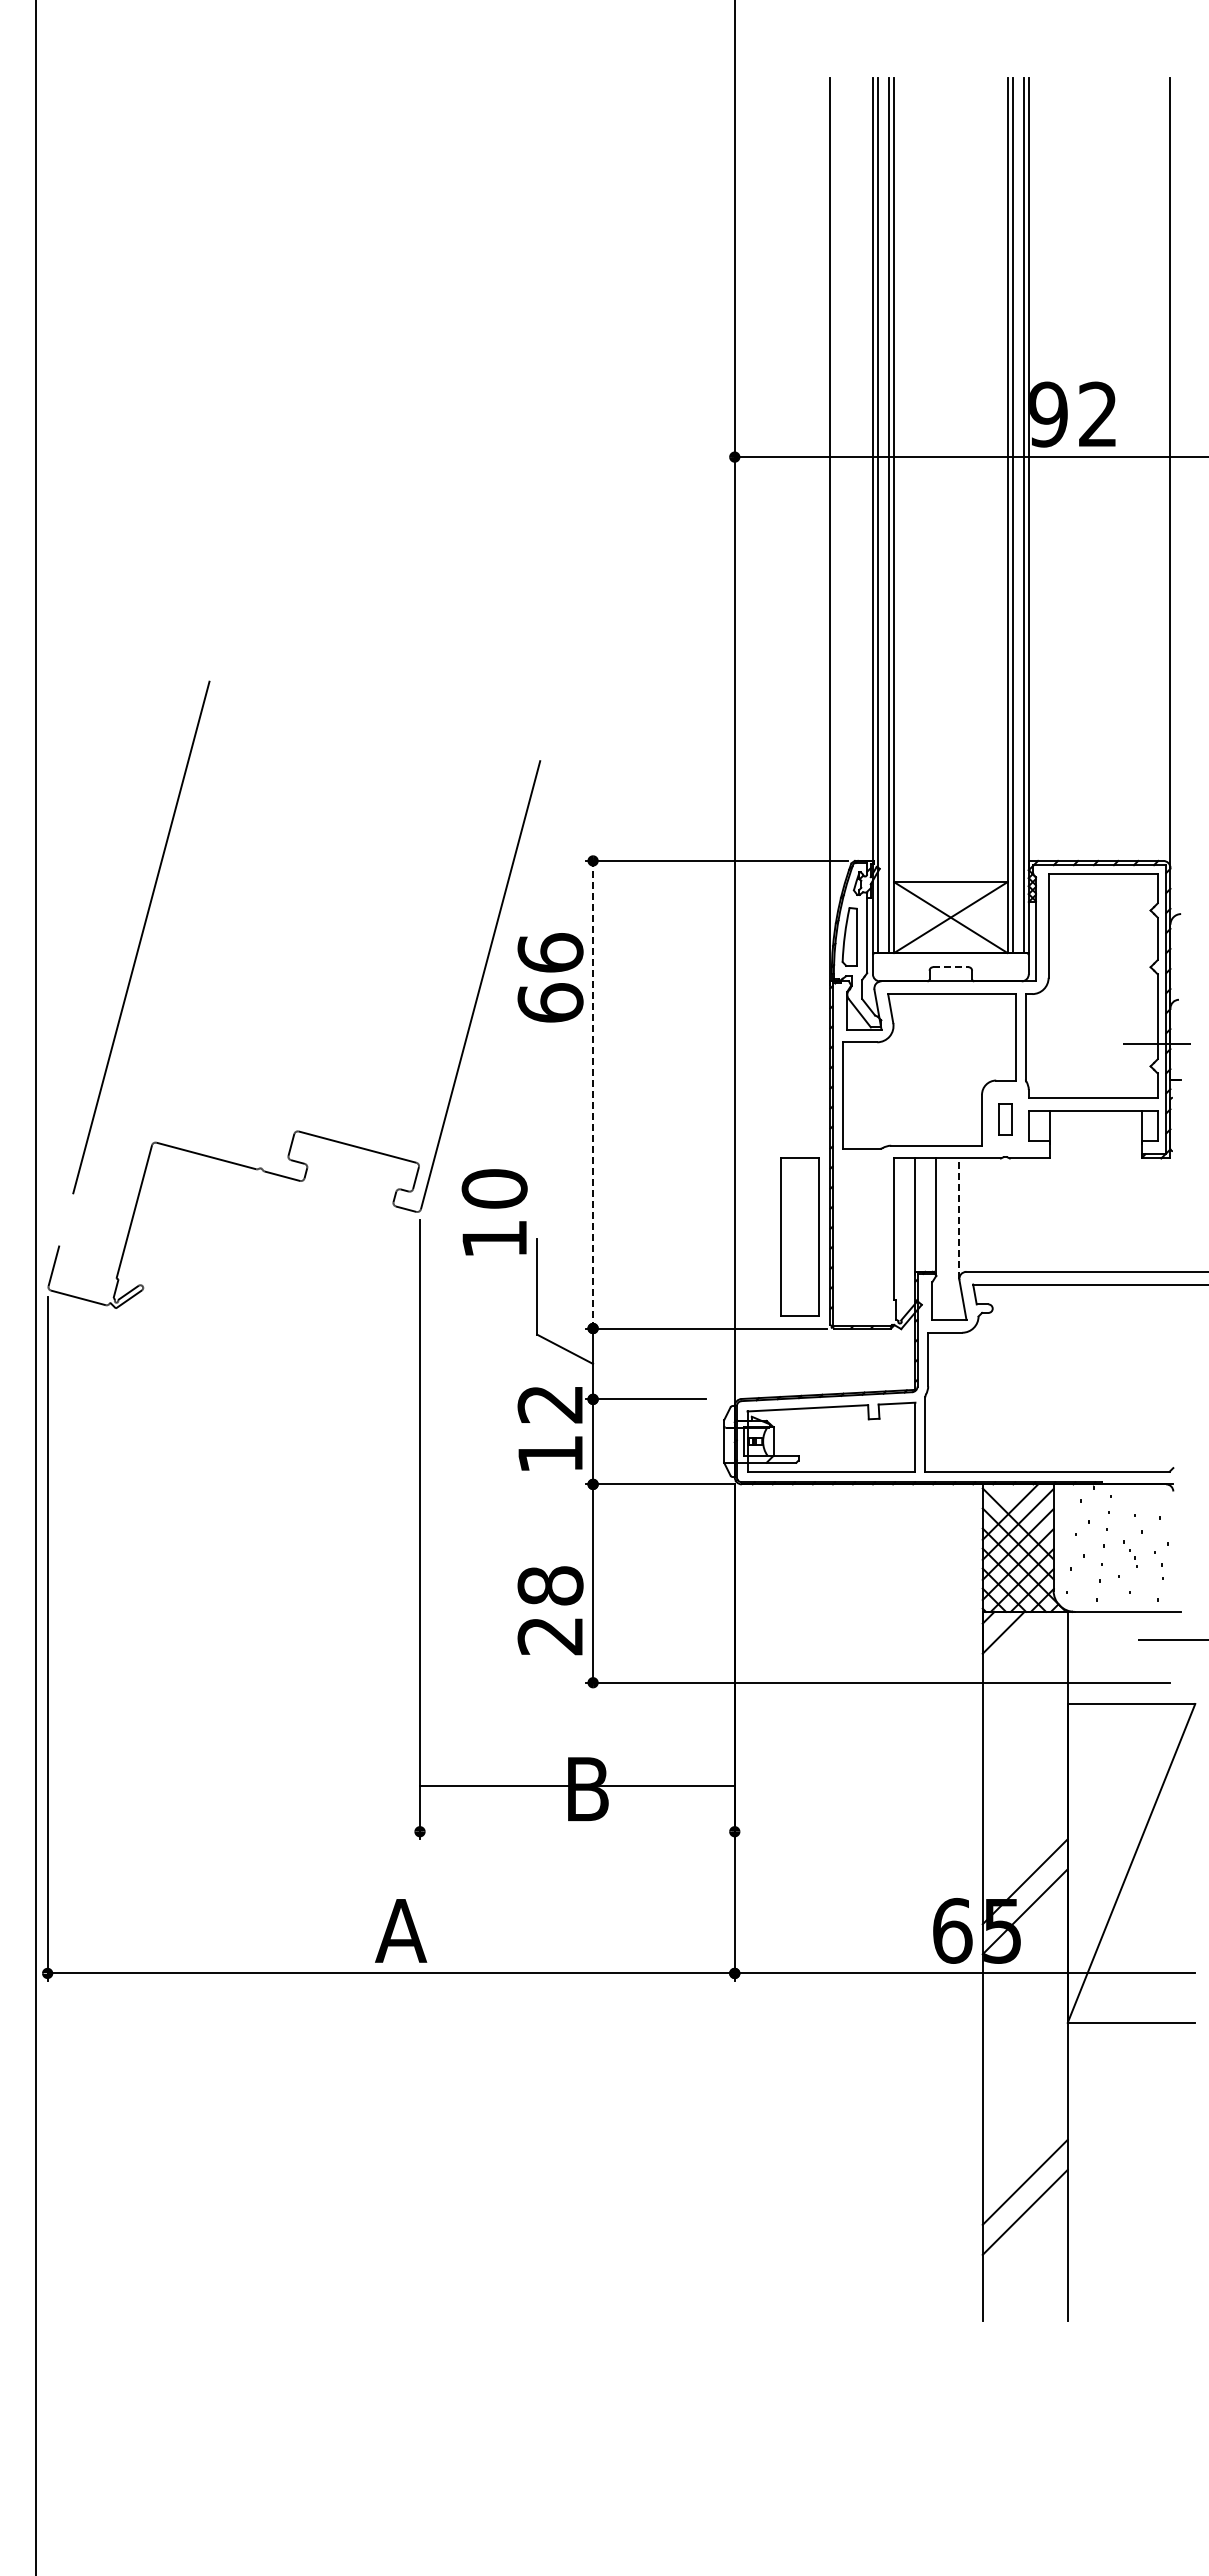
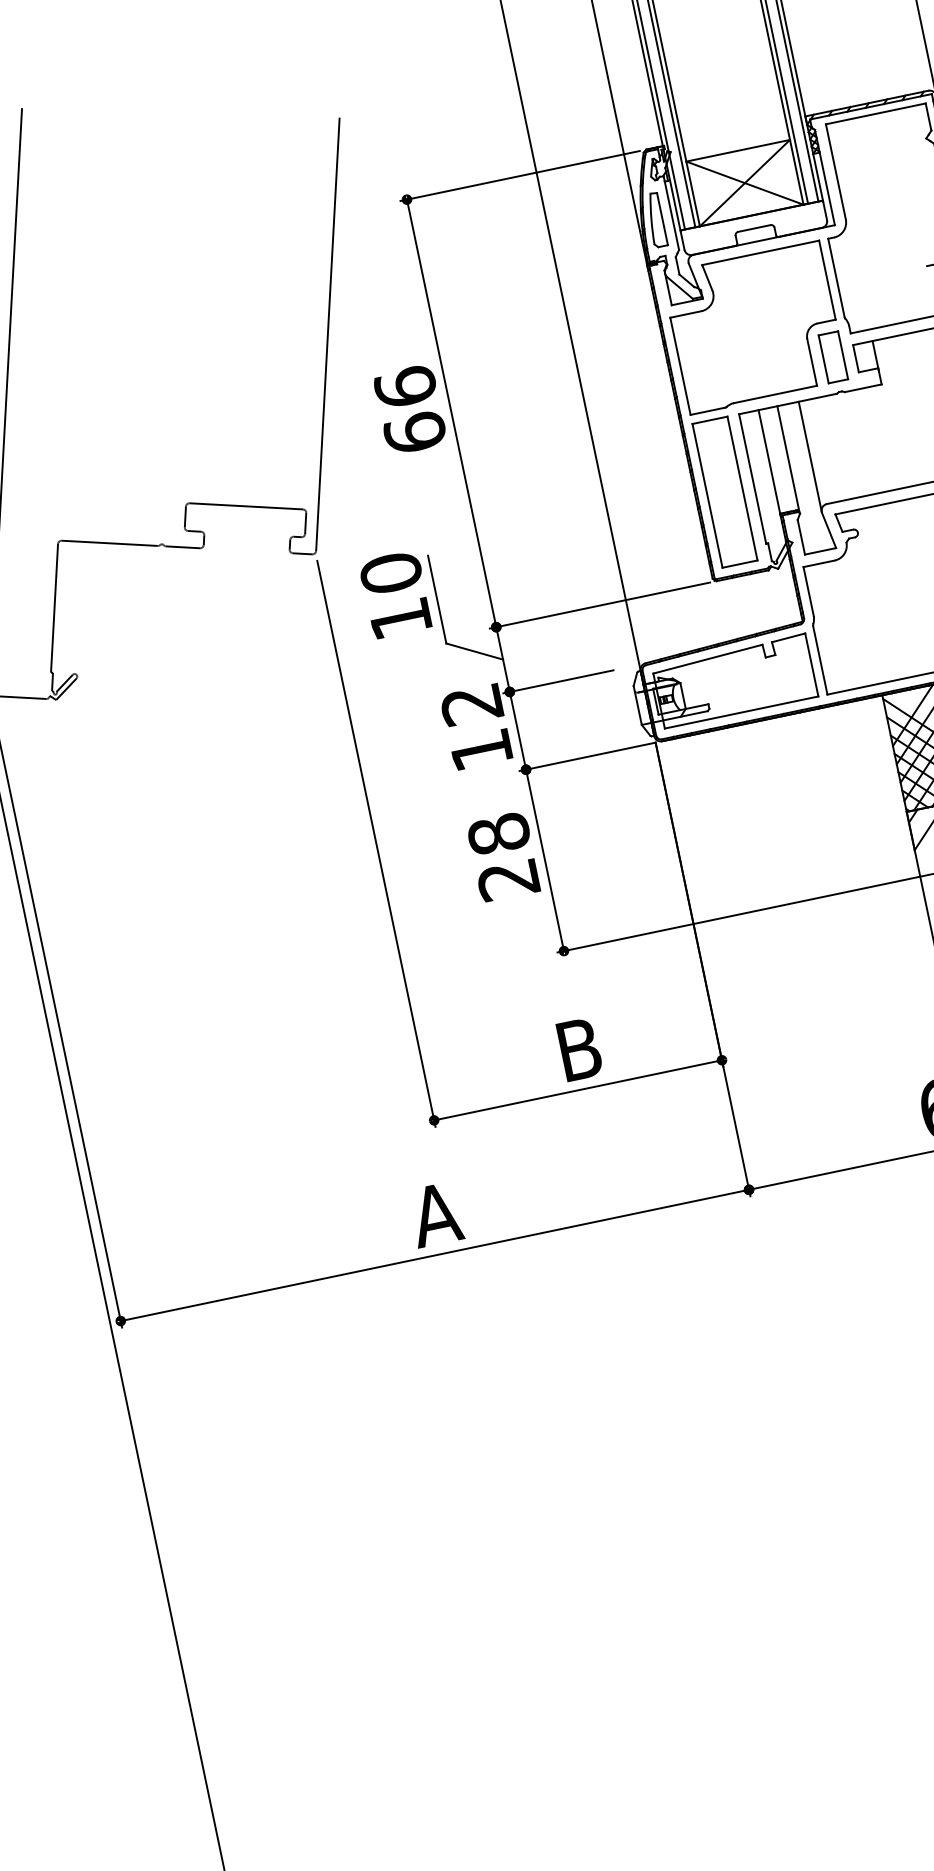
line: (950, 967) -> (754, 228), dashed -> solid
text: (550, 977) -> (410, 409), moved
line: (593, 1094) -> (451, 413), dashed -> solid
part: (1005, 1119) -> (833, 357), size x1.67
text: (494, 1212) -> (395, 594), moved
line: (959, 1218) -> (810, 456), dashed -> solid
part: (799, 1236) -> (724, 491), moved
text: (550, 1610) -> (503, 856), moved
line: (577, 1785) -> (578, 1090), moved

